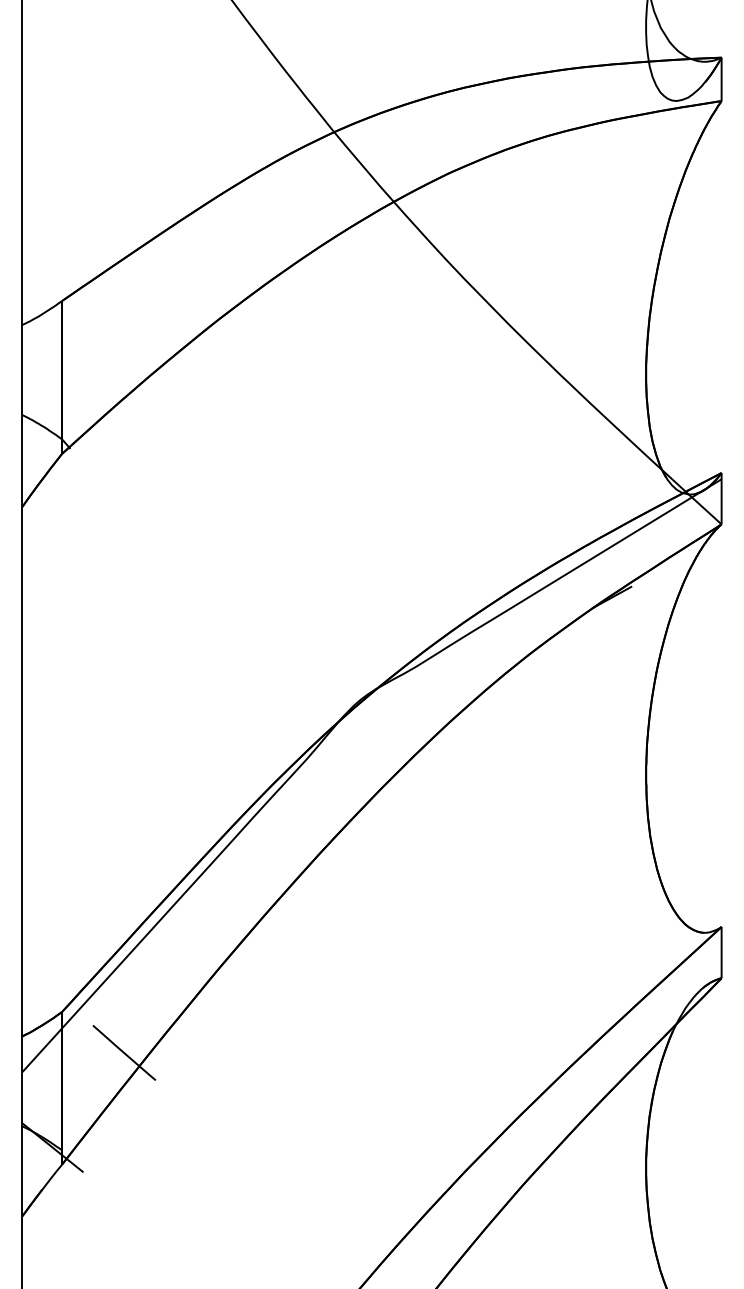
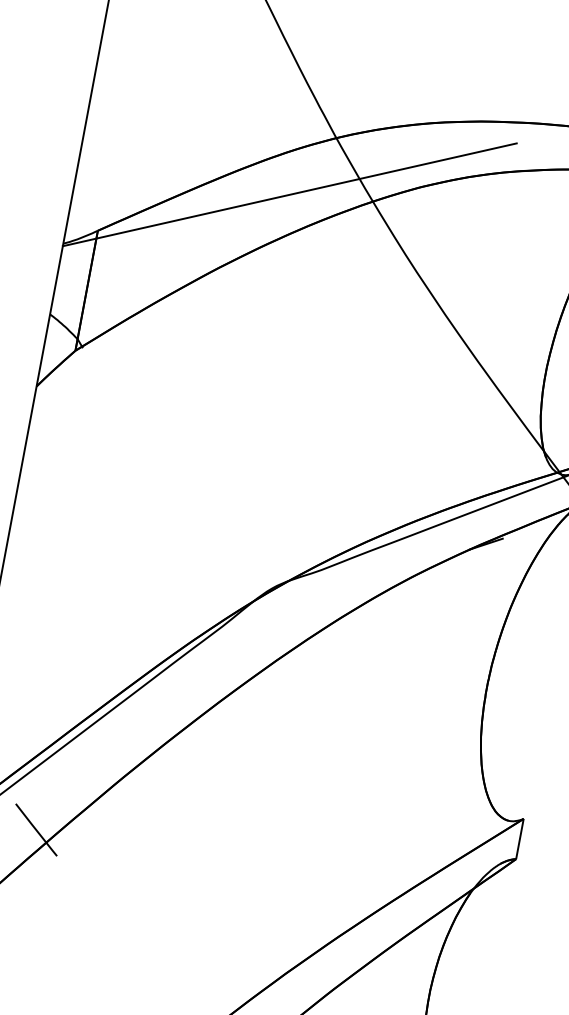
line: (289, 212) -> (289, 194), added

